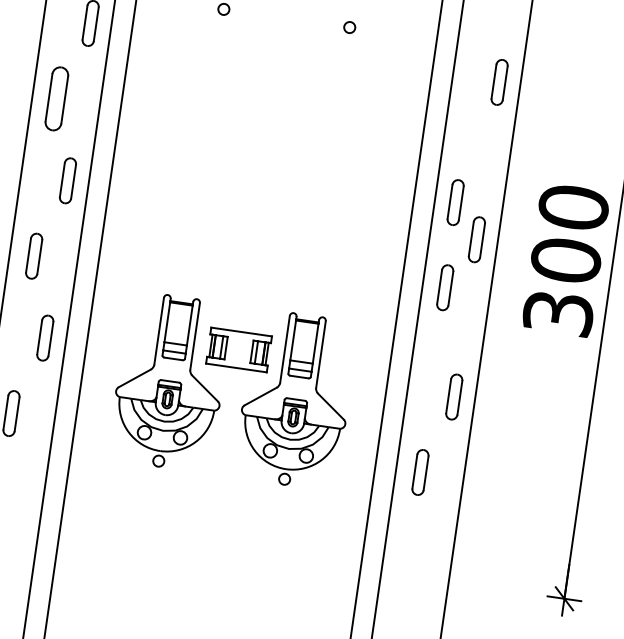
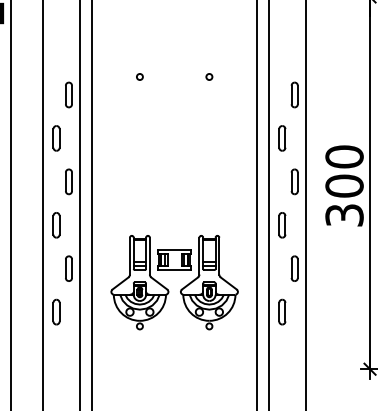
part: (56, 99) -> (56, 138), size x0.71
part: (455, 202) -> (282, 138), moved
part: (445, 288) -> (282, 225), moved

